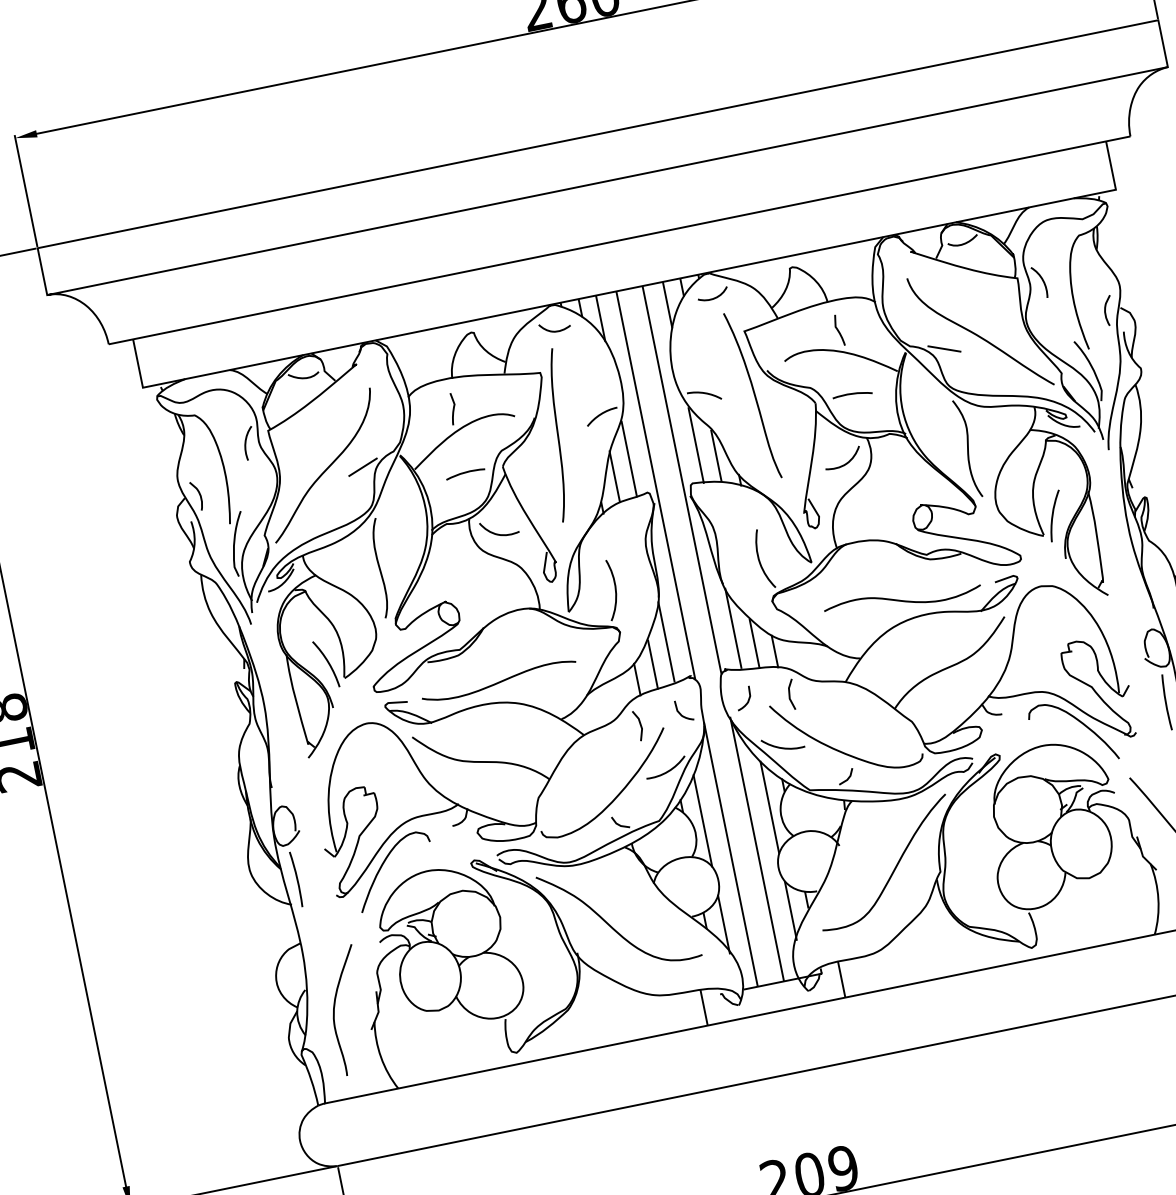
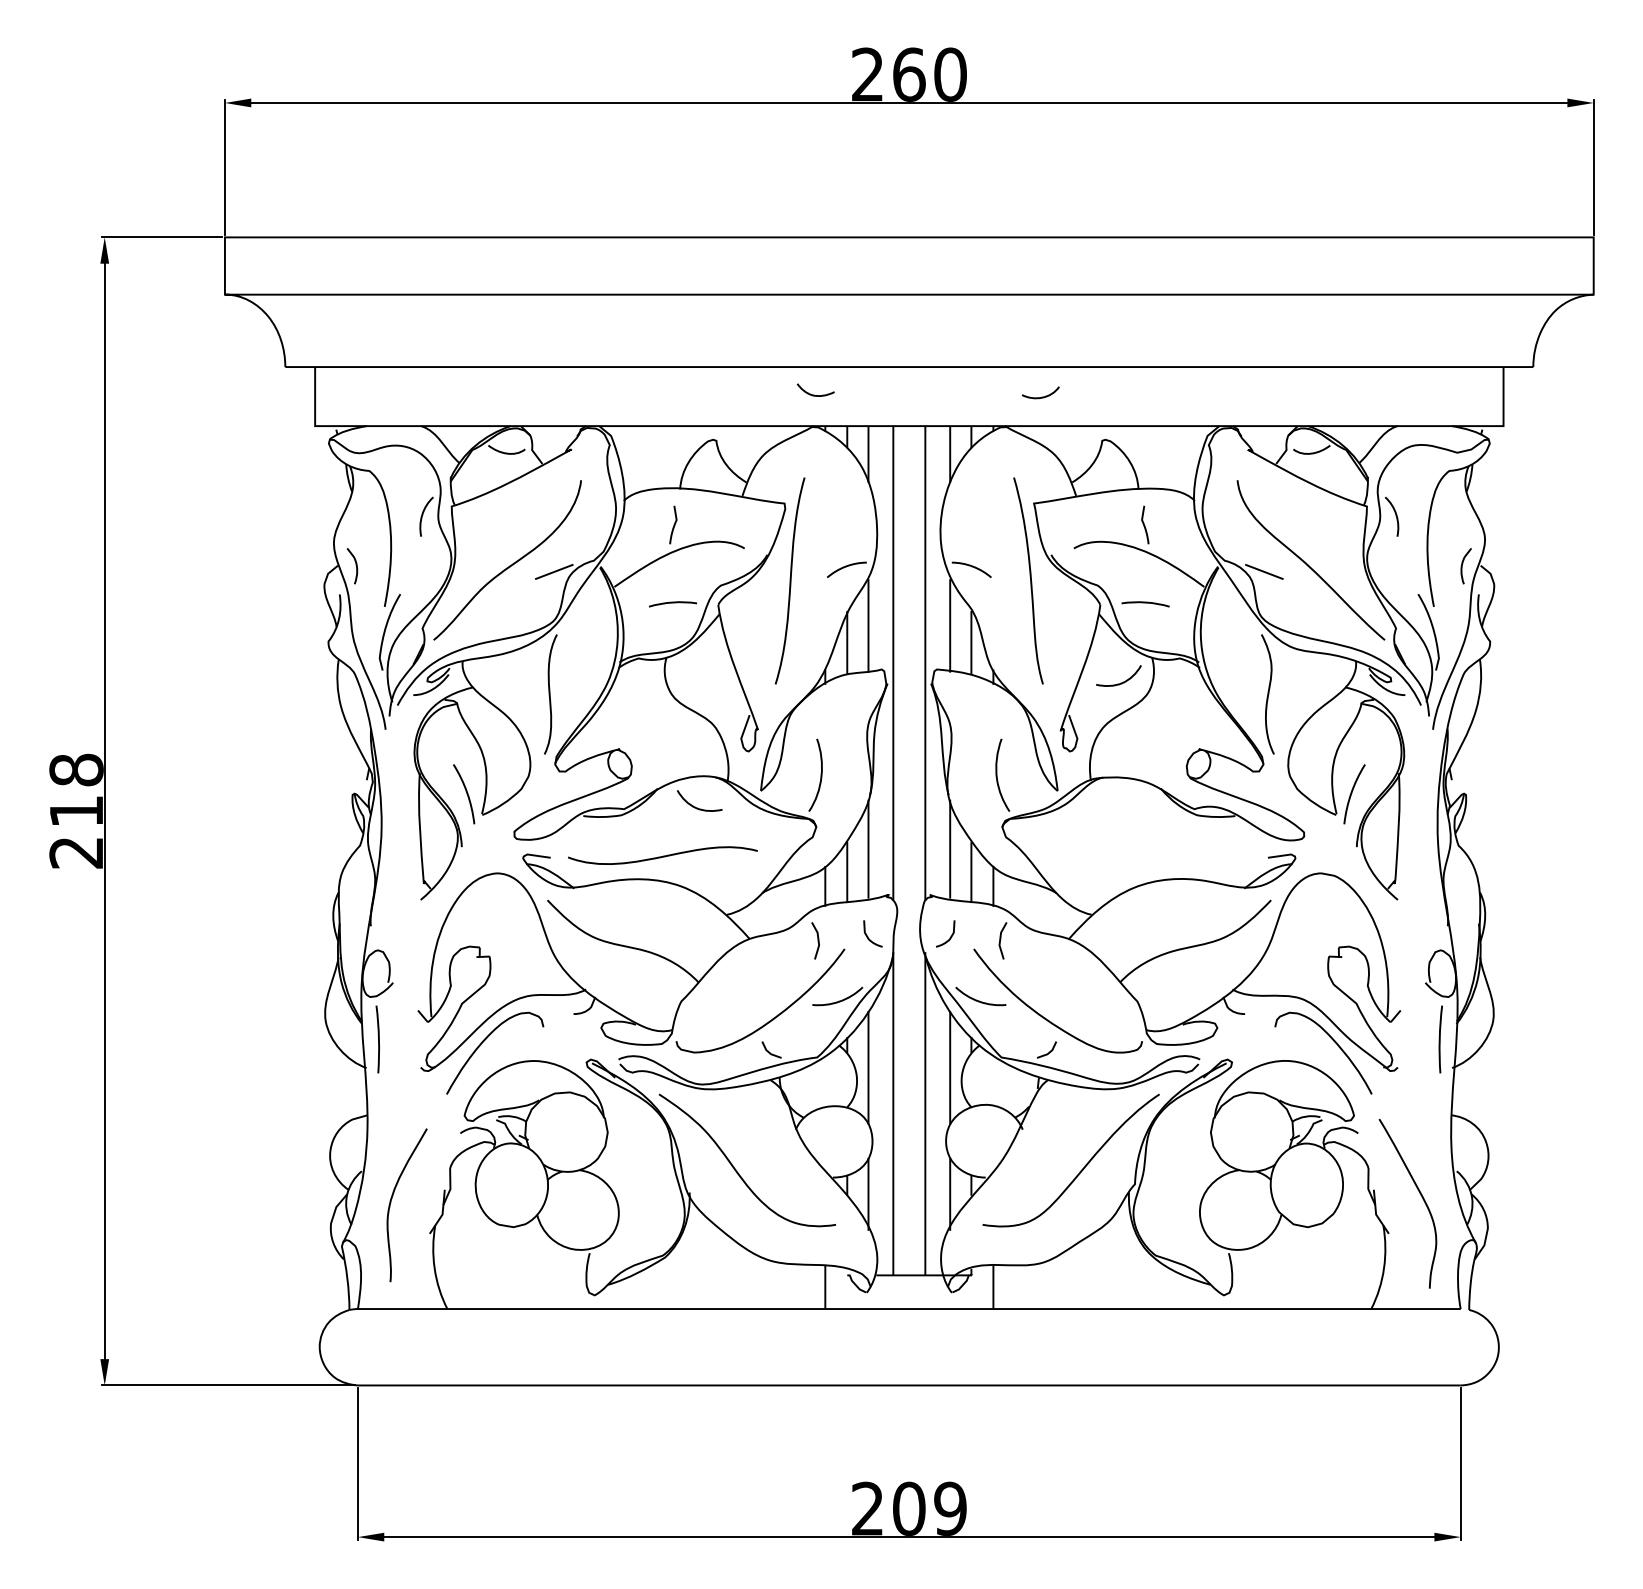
curve: (714, 297) -> (1041, 396), moved
curve: (554, 330) -> (814, 394), moved
curve: (496, 533) -> (695, 806), moved
curve: (902, 600) -> (1155, 856), removed

